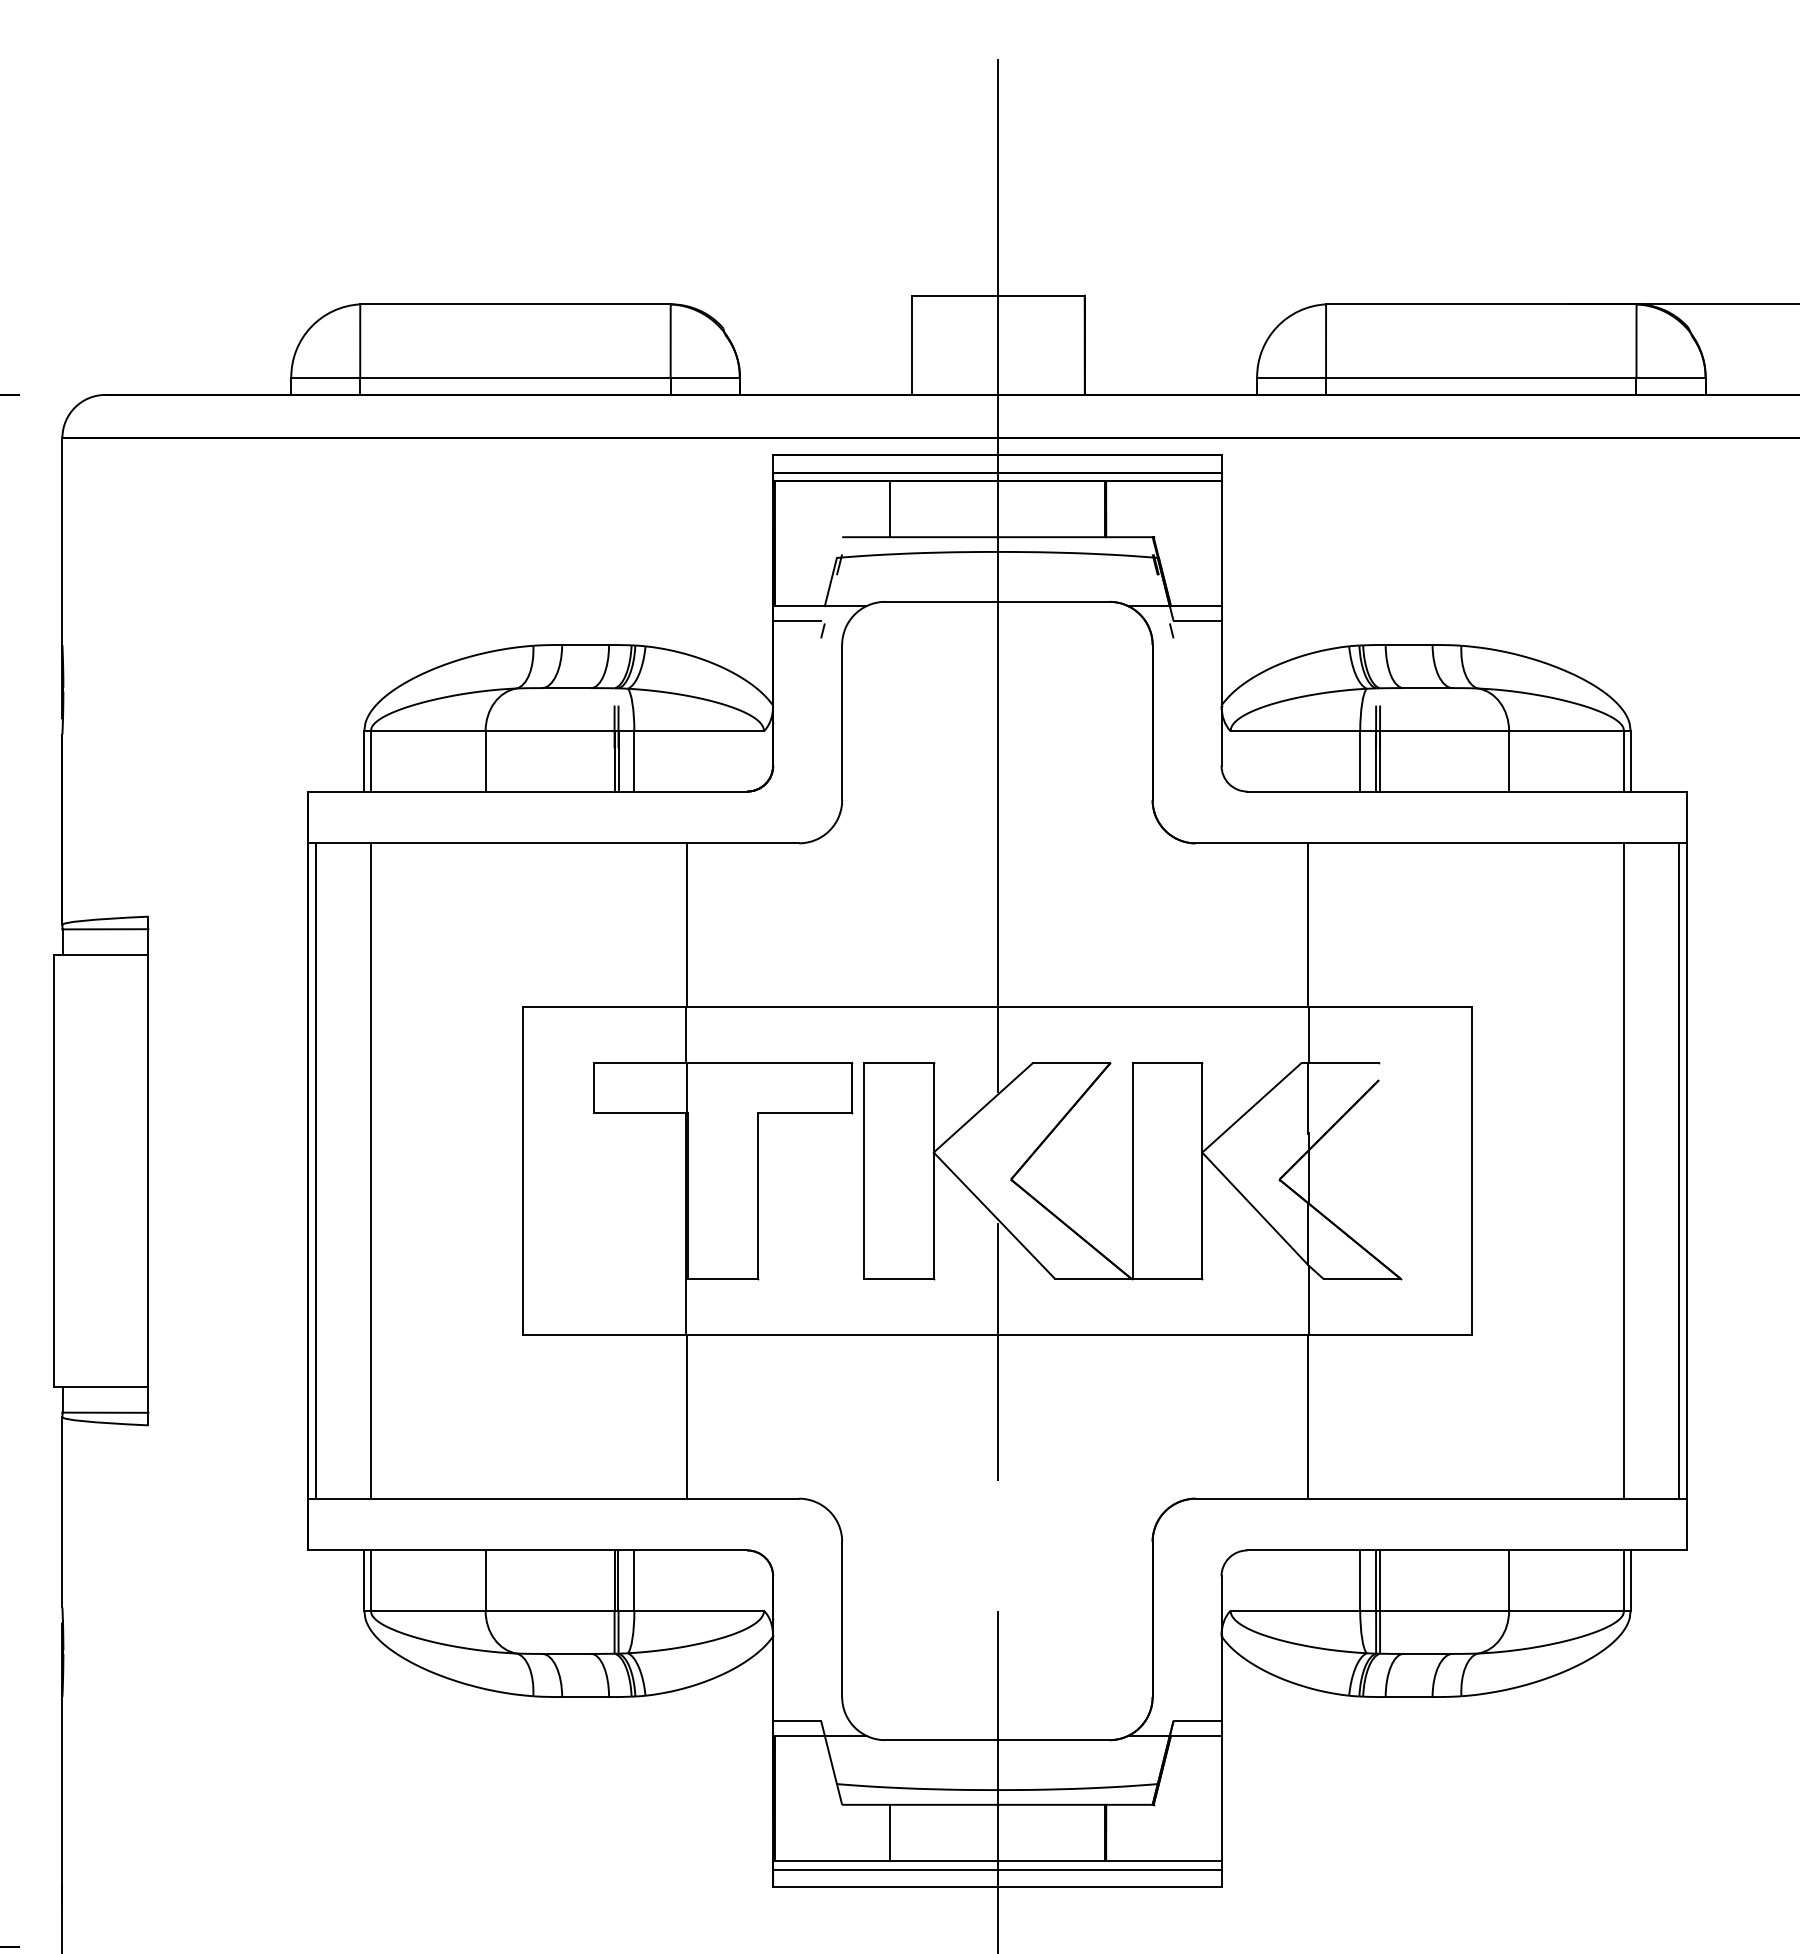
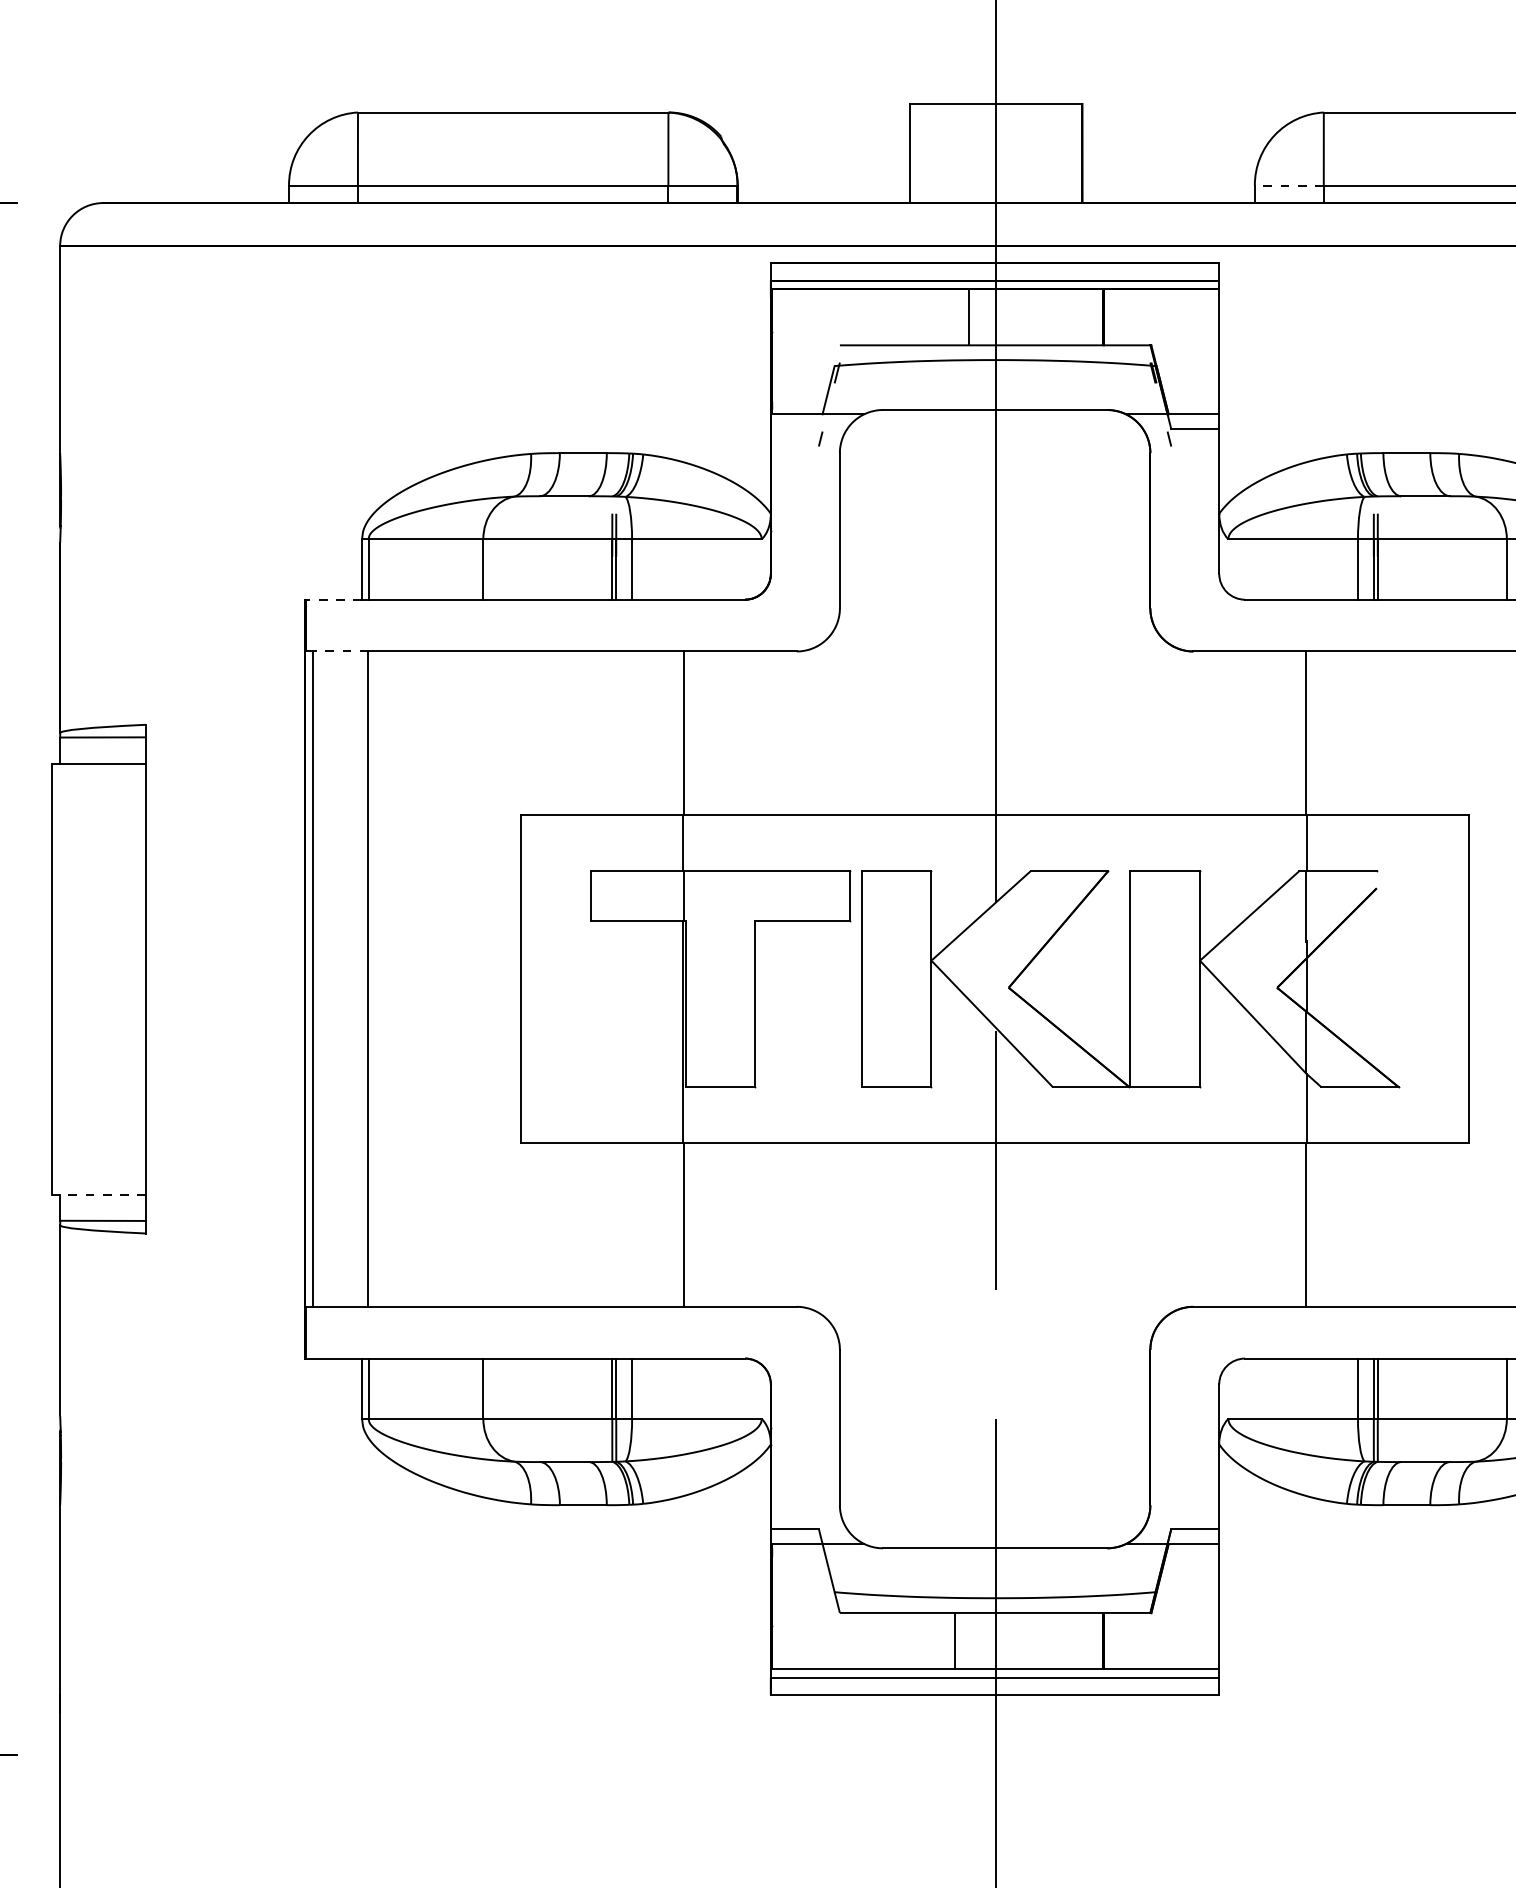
line: (1291, 377) -> (1289, 185), solid -> dashed
line: (889, 509) -> (968, 317), moved
line: (797, 621) -> (795, 429), removed
line: (335, 791) -> (333, 599), solid -> dashed
line: (343, 843) -> (341, 651), solid -> dashed
line: (100, 1386) -> (98, 1194), solid -> dashed
line: (889, 1832) -> (954, 1640), moved

